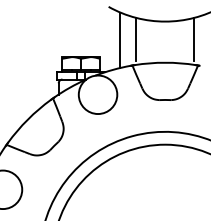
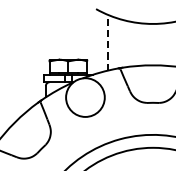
line: (136, 38) -> (124, 40), removed
line: (120, 40) -> (108, 42), solid -> dashed

